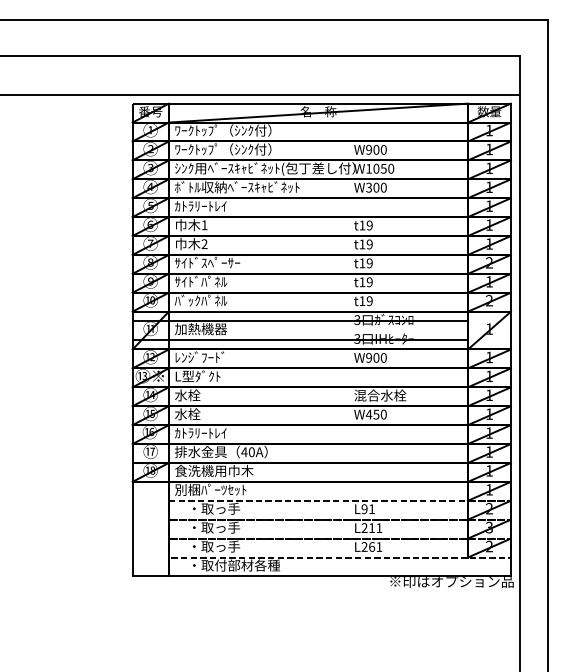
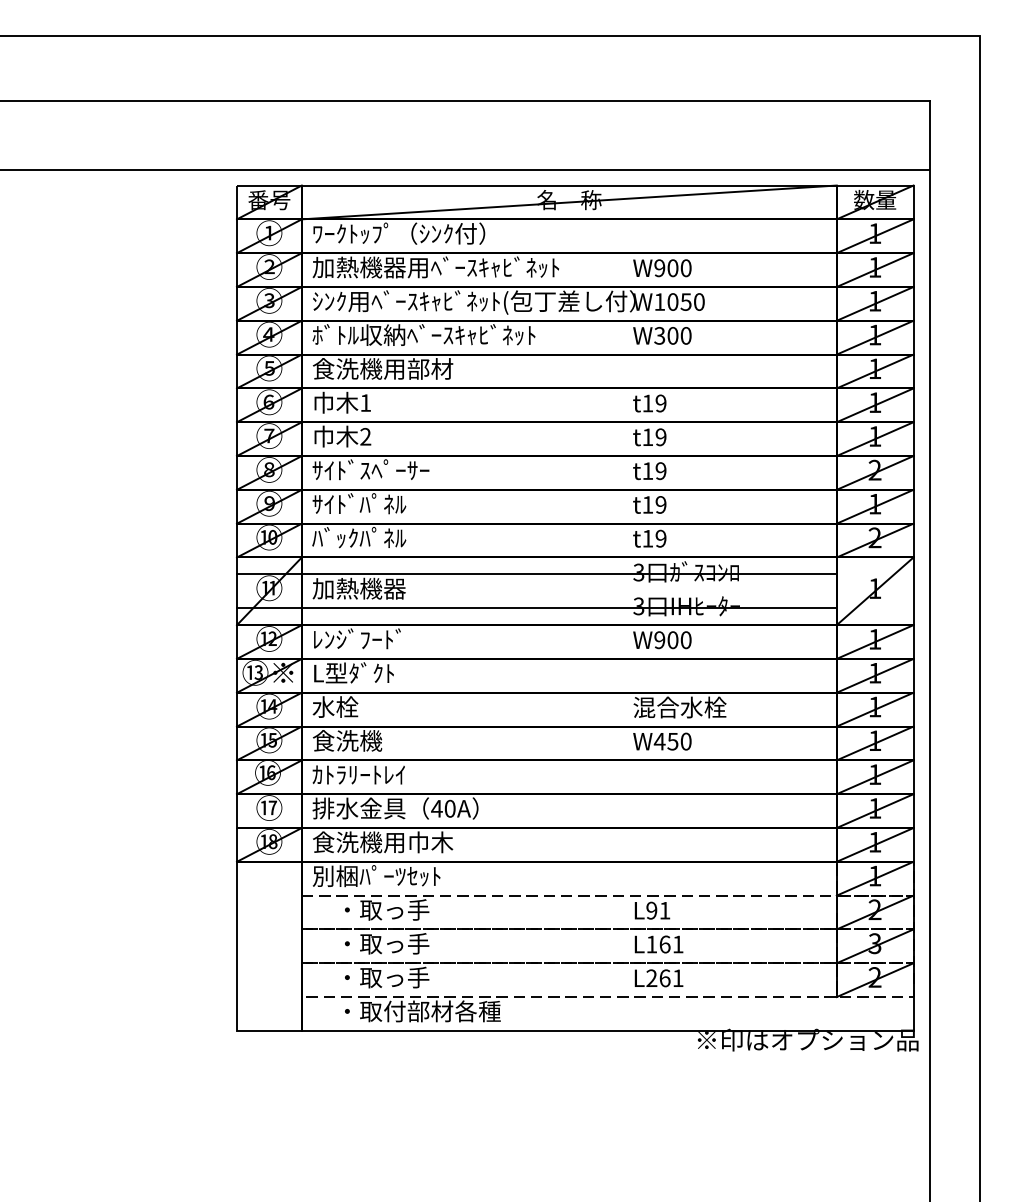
text: (243, 149) -> (435, 267), ﾜｰｸﾄｯﾌﾟ（ｼﾝｸ付） -> 加熱機器用ﾍﾞｰｽｷｬﾋﾞﾈｯﾄ
text: (214, 206) -> (383, 369), ｶﾄﾗﾘｰﾄﾚｲ -> 食洗機用部材
text: (194, 414) -> (347, 741), 水栓 -> 食洗機
text: (368, 528) -> (658, 945), L211 -> L161

